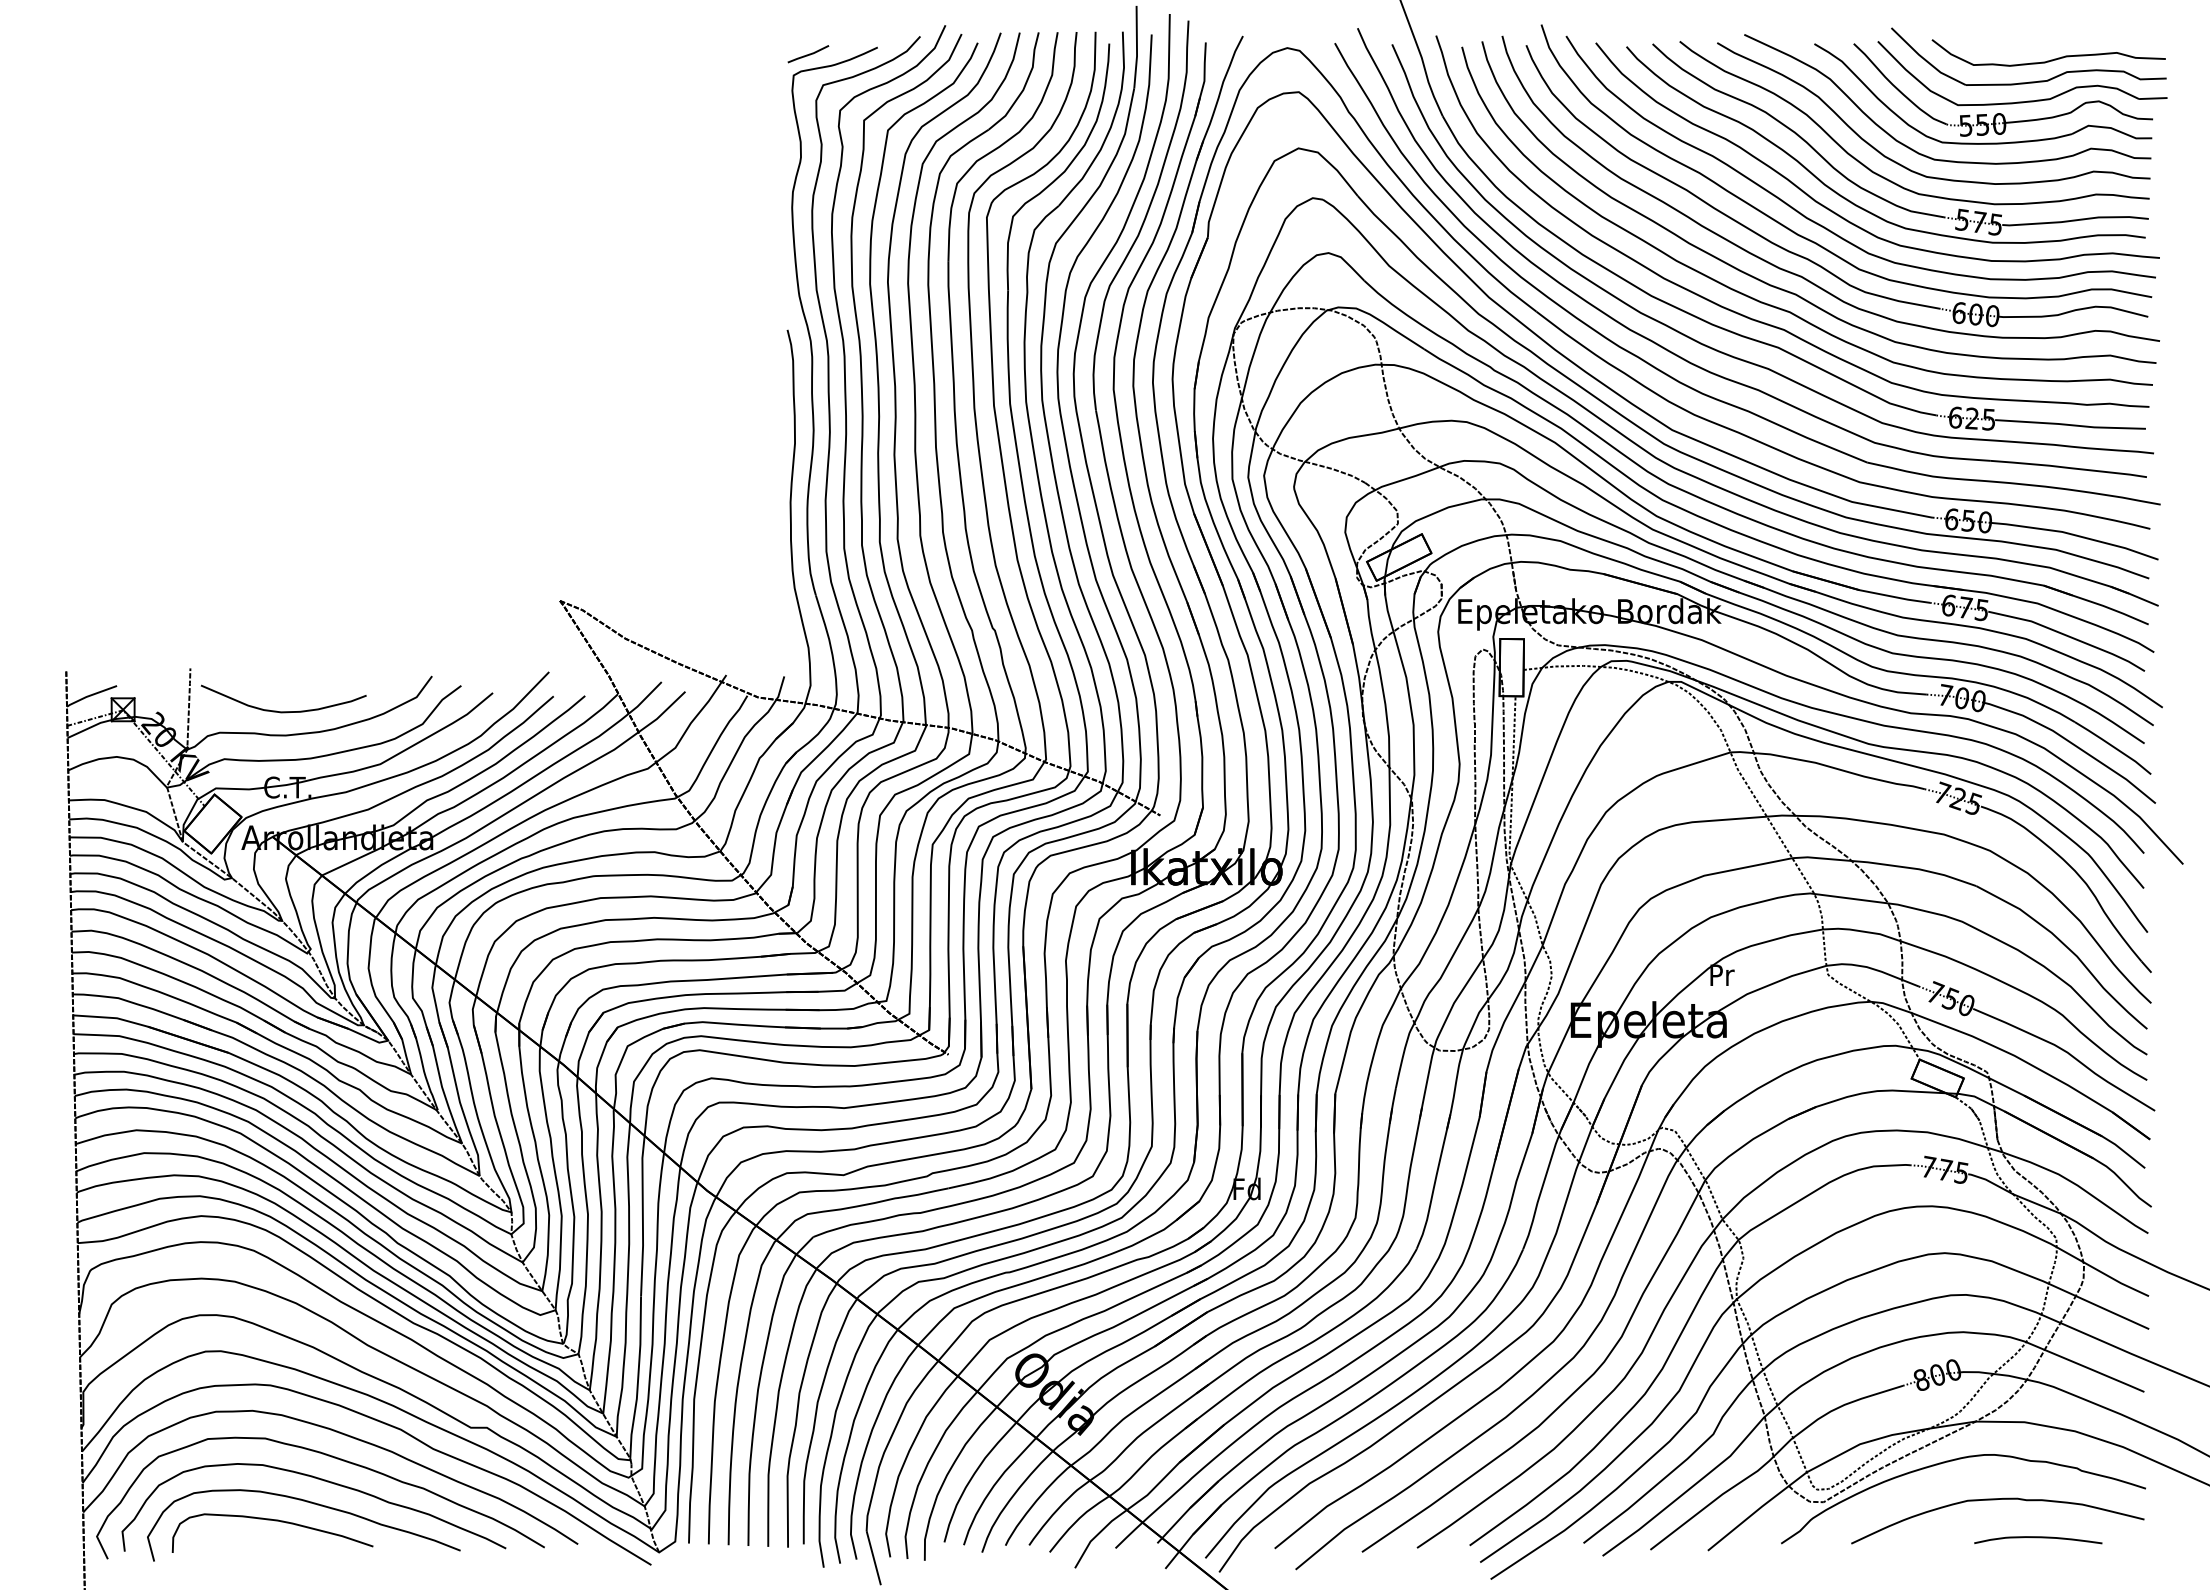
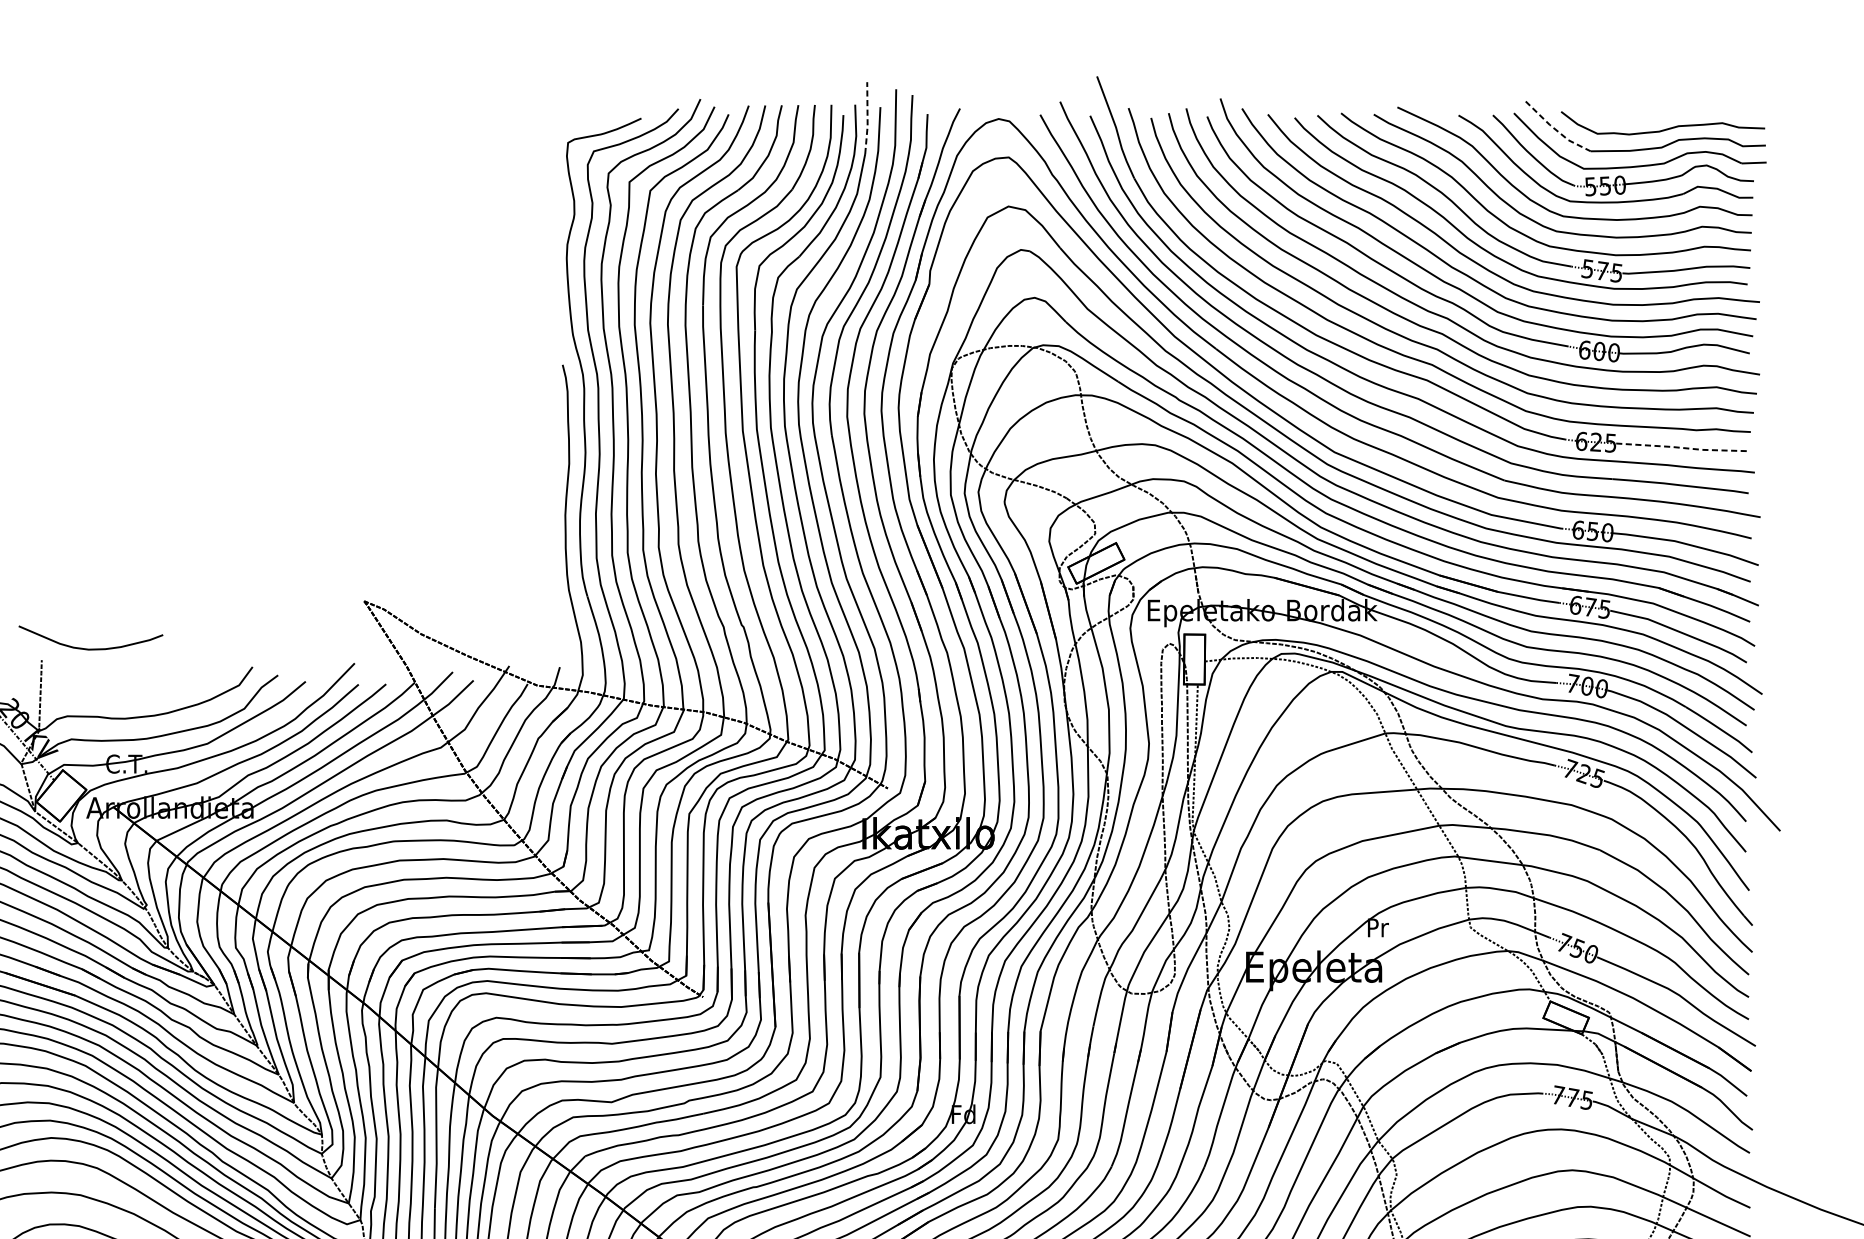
line: (1136, 47) -> (867, 118), solid -> dashed
line: (808, 54) -> (581, 124), removed
line: (1926, 60) -> (1556, 129), solid -> dashed
line: (2070, 425) -> (1681, 448), solid -> dashed
curve: (283, 711) -> (90, 648), moved

